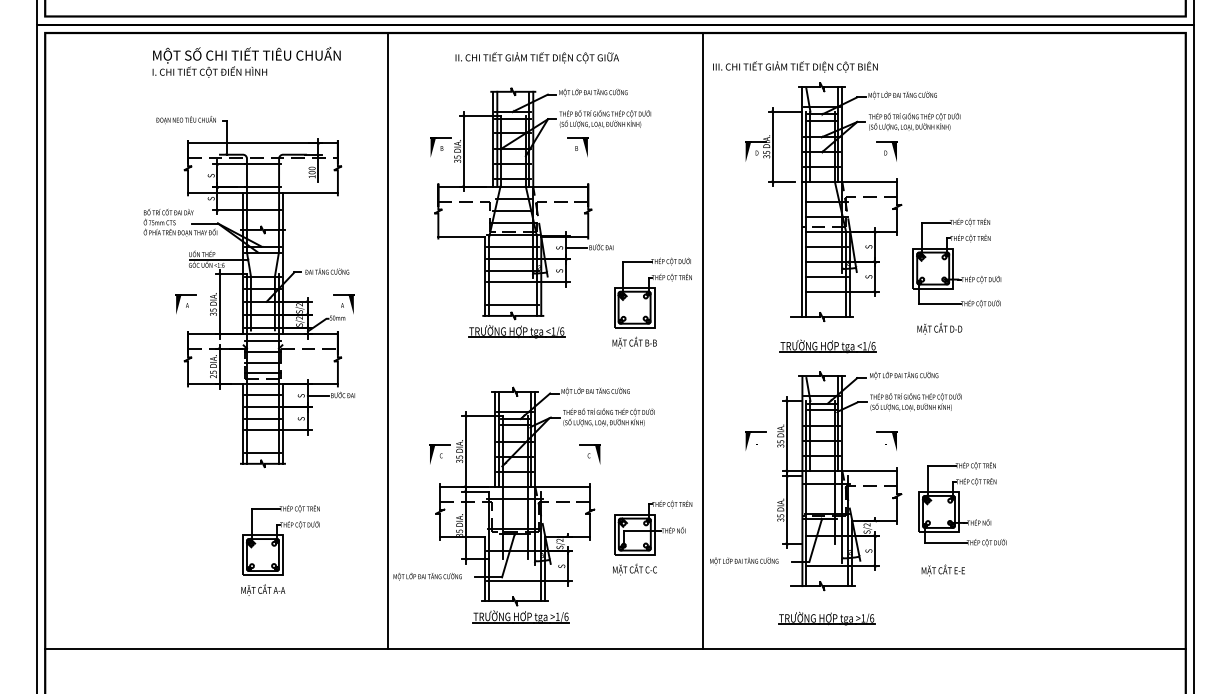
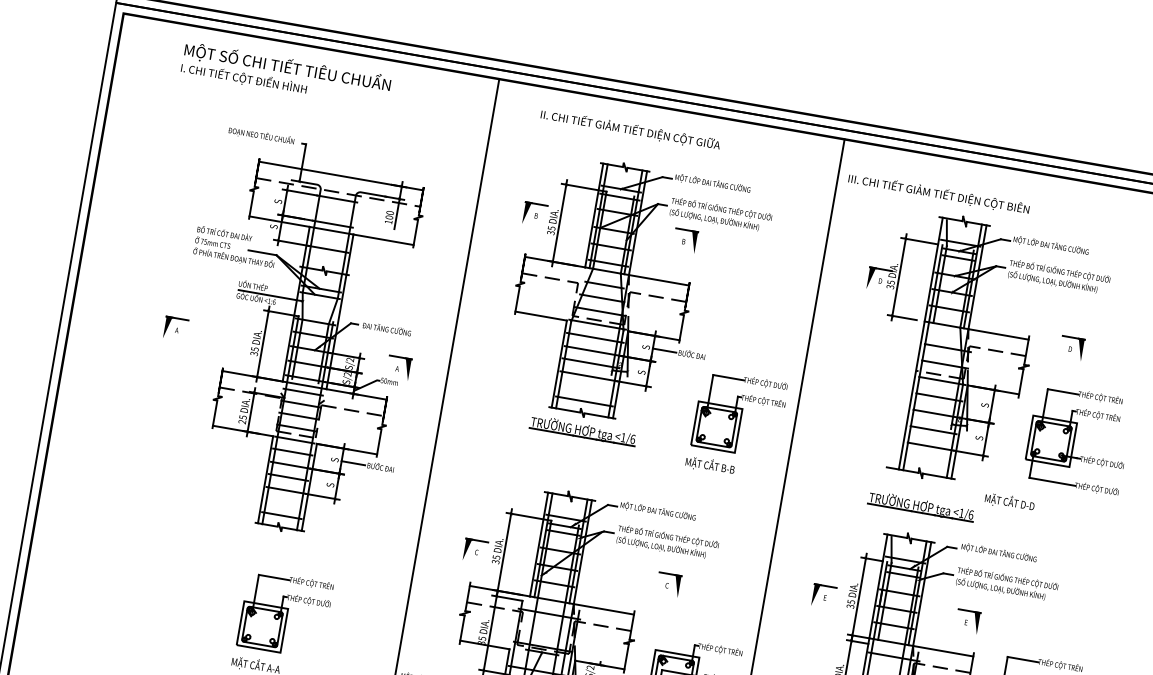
text: (536, 57) -> (629, 129), moved
text: (246, 62) -> (285, 75), moved
part: (886, 151) -> (1071, 347), moved
part: (185, 303) -> (175, 327), moved
text: (939, 328) -> (1009, 501), moved
part: (589, 454) -> (667, 584), moved

